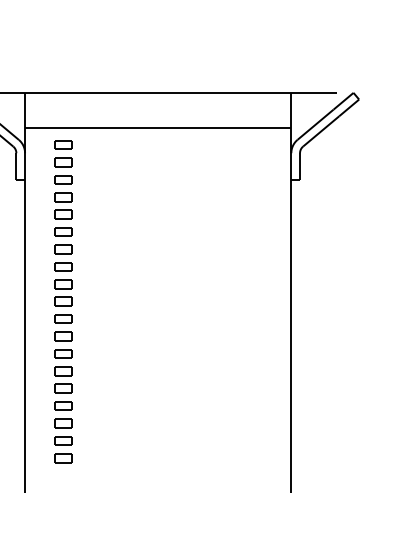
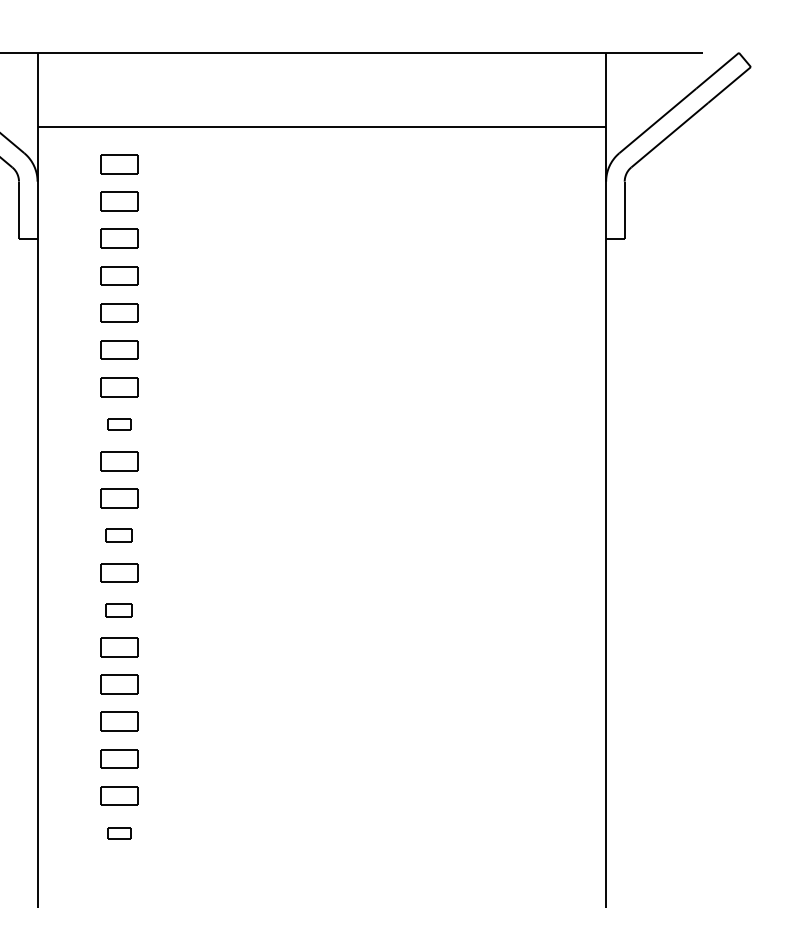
part: (63, 266) -> (119, 423), size x0.6
part: (63, 318) -> (119, 534), size x0.7
part: (63, 353) -> (119, 609), size x0.7
part: (63, 458) -> (119, 833), size x0.6

